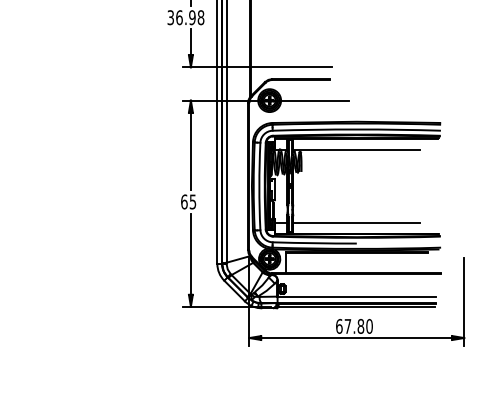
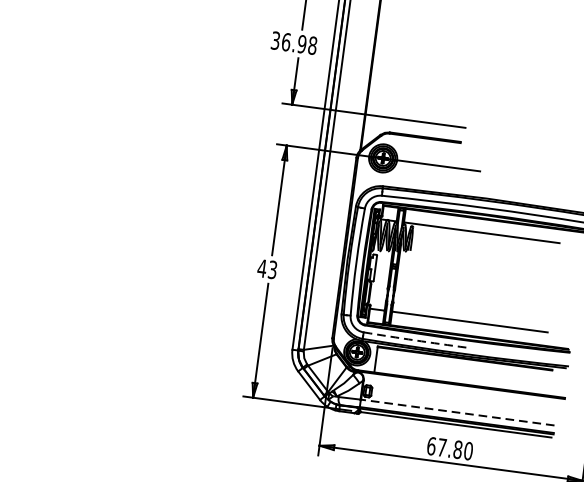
text: (188, 201) -> (267, 268), 65 -> 43
arc: (314, 243) -> (414, 340), solid -> dashed
line: (356, 296) -> (457, 412), solid -> dashed

